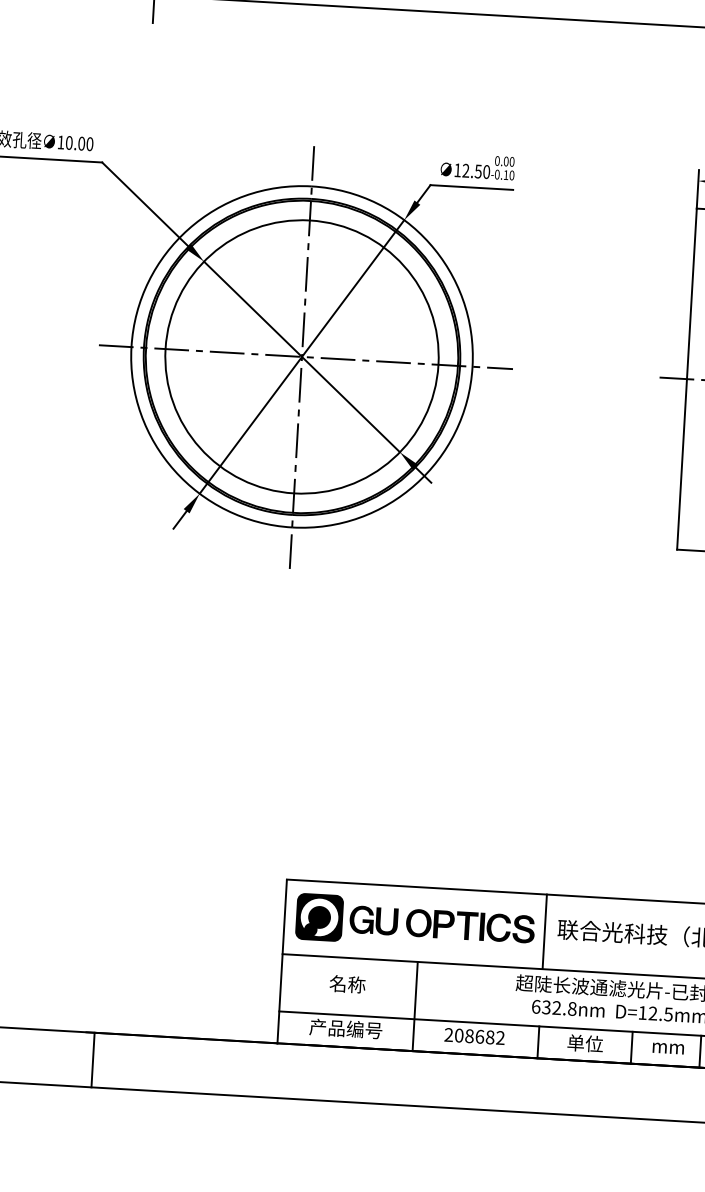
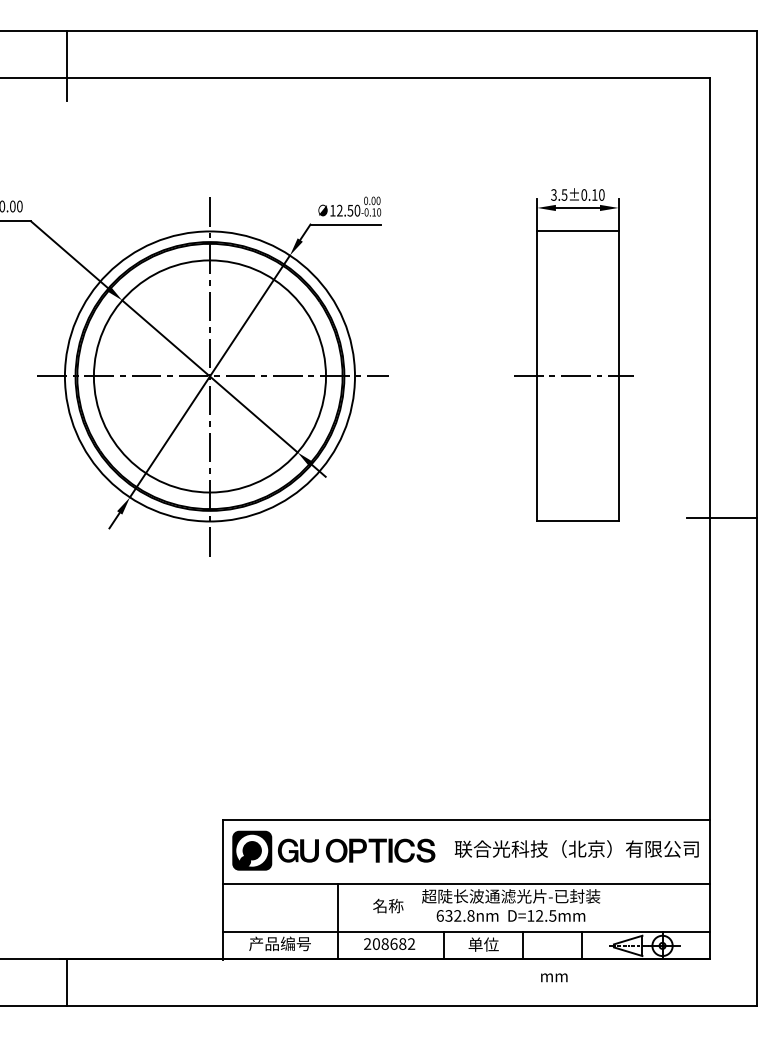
line: (544, 931) -> (443, 851), removed
text: (347, 983) -> (388, 905), moved
text: (668, 1048) -> (554, 977), moved

